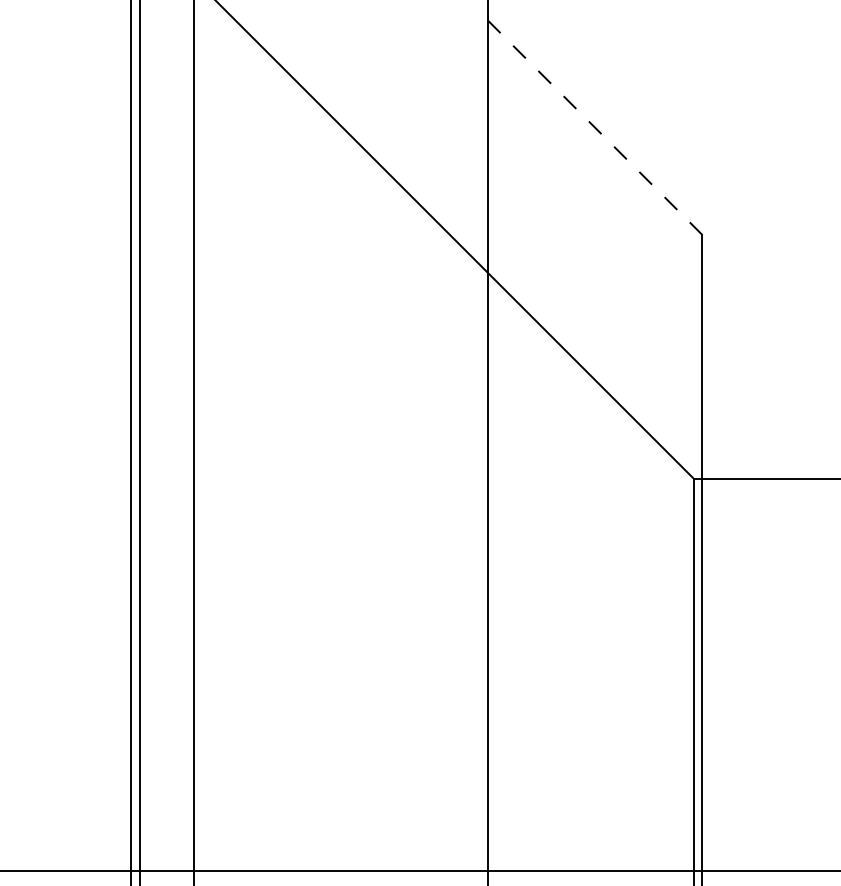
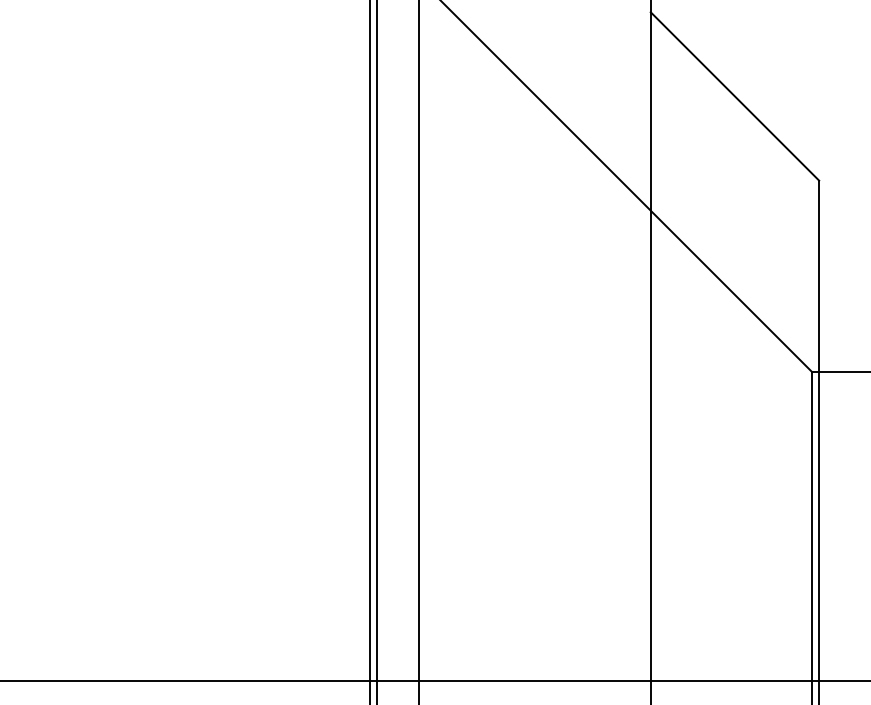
line: (594, 128) -> (734, 96), dashed -> solid

